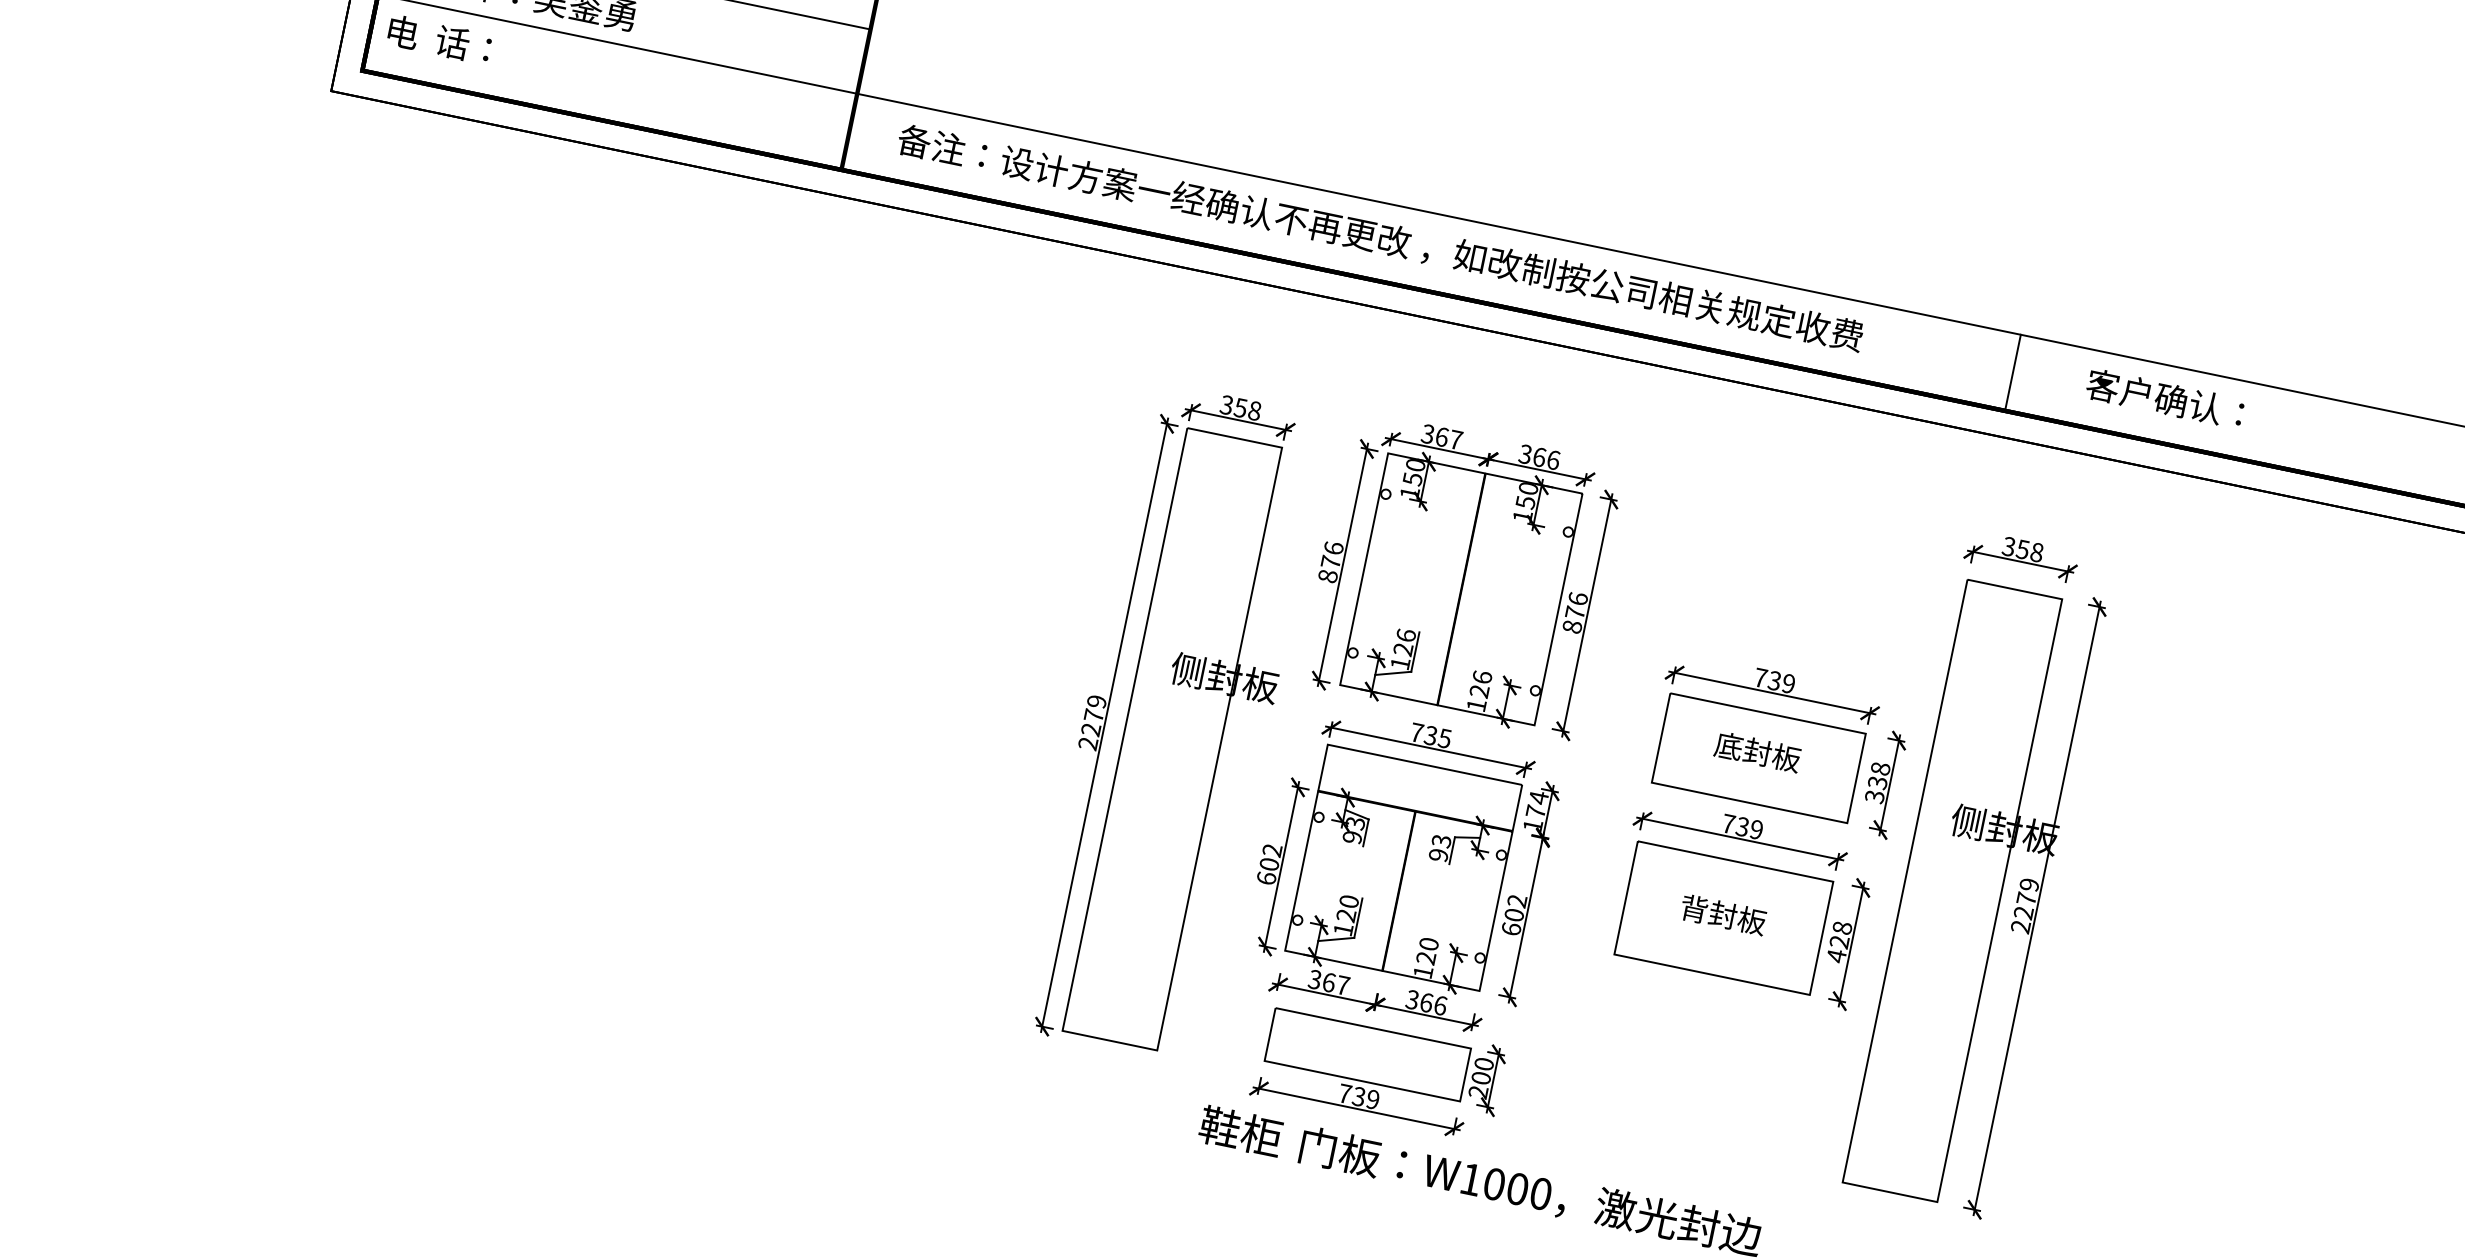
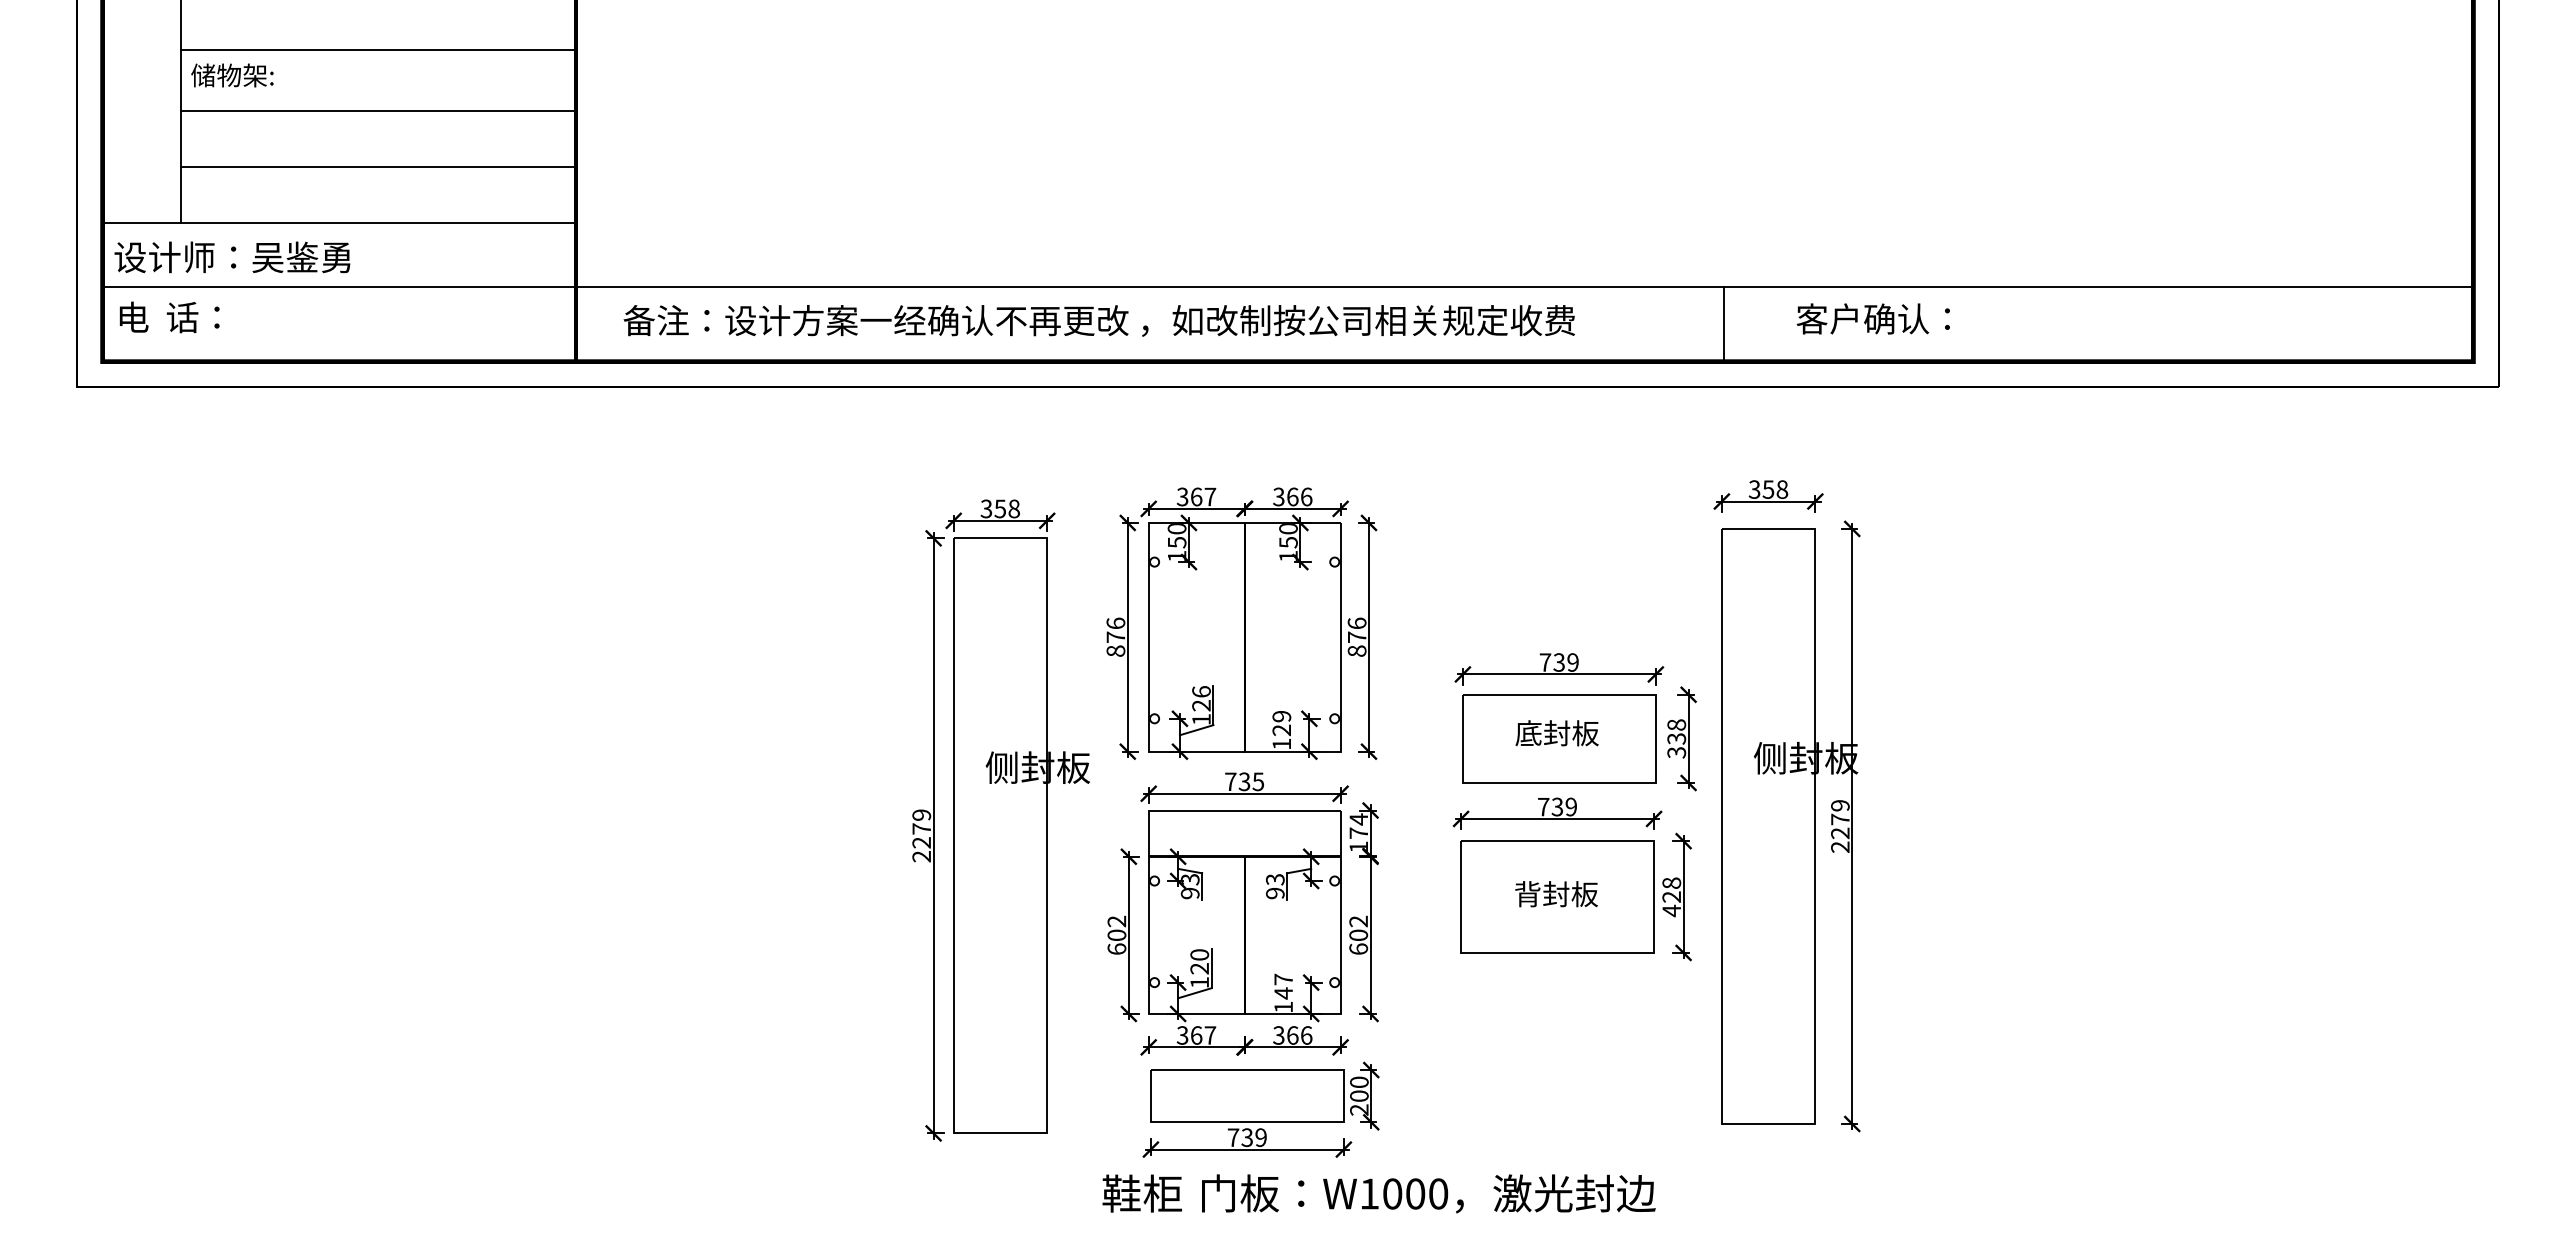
text: (1482, 677) -> (1281, 716), 126 -> 129
text: (1427, 951) -> (1283, 986), 120 -> 147

